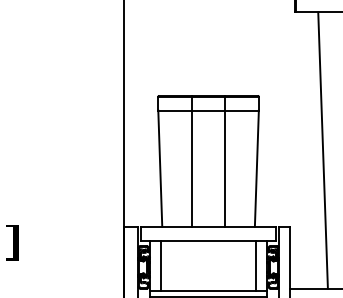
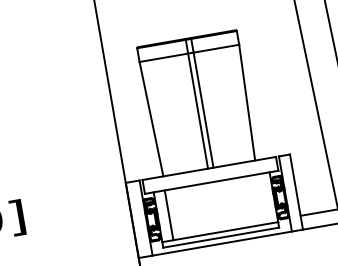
line: (192, 160) -> (196, 102), moved
line: (224, 160) -> (201, 102), moved
line: (255, 265) -> (262, 198), removed

